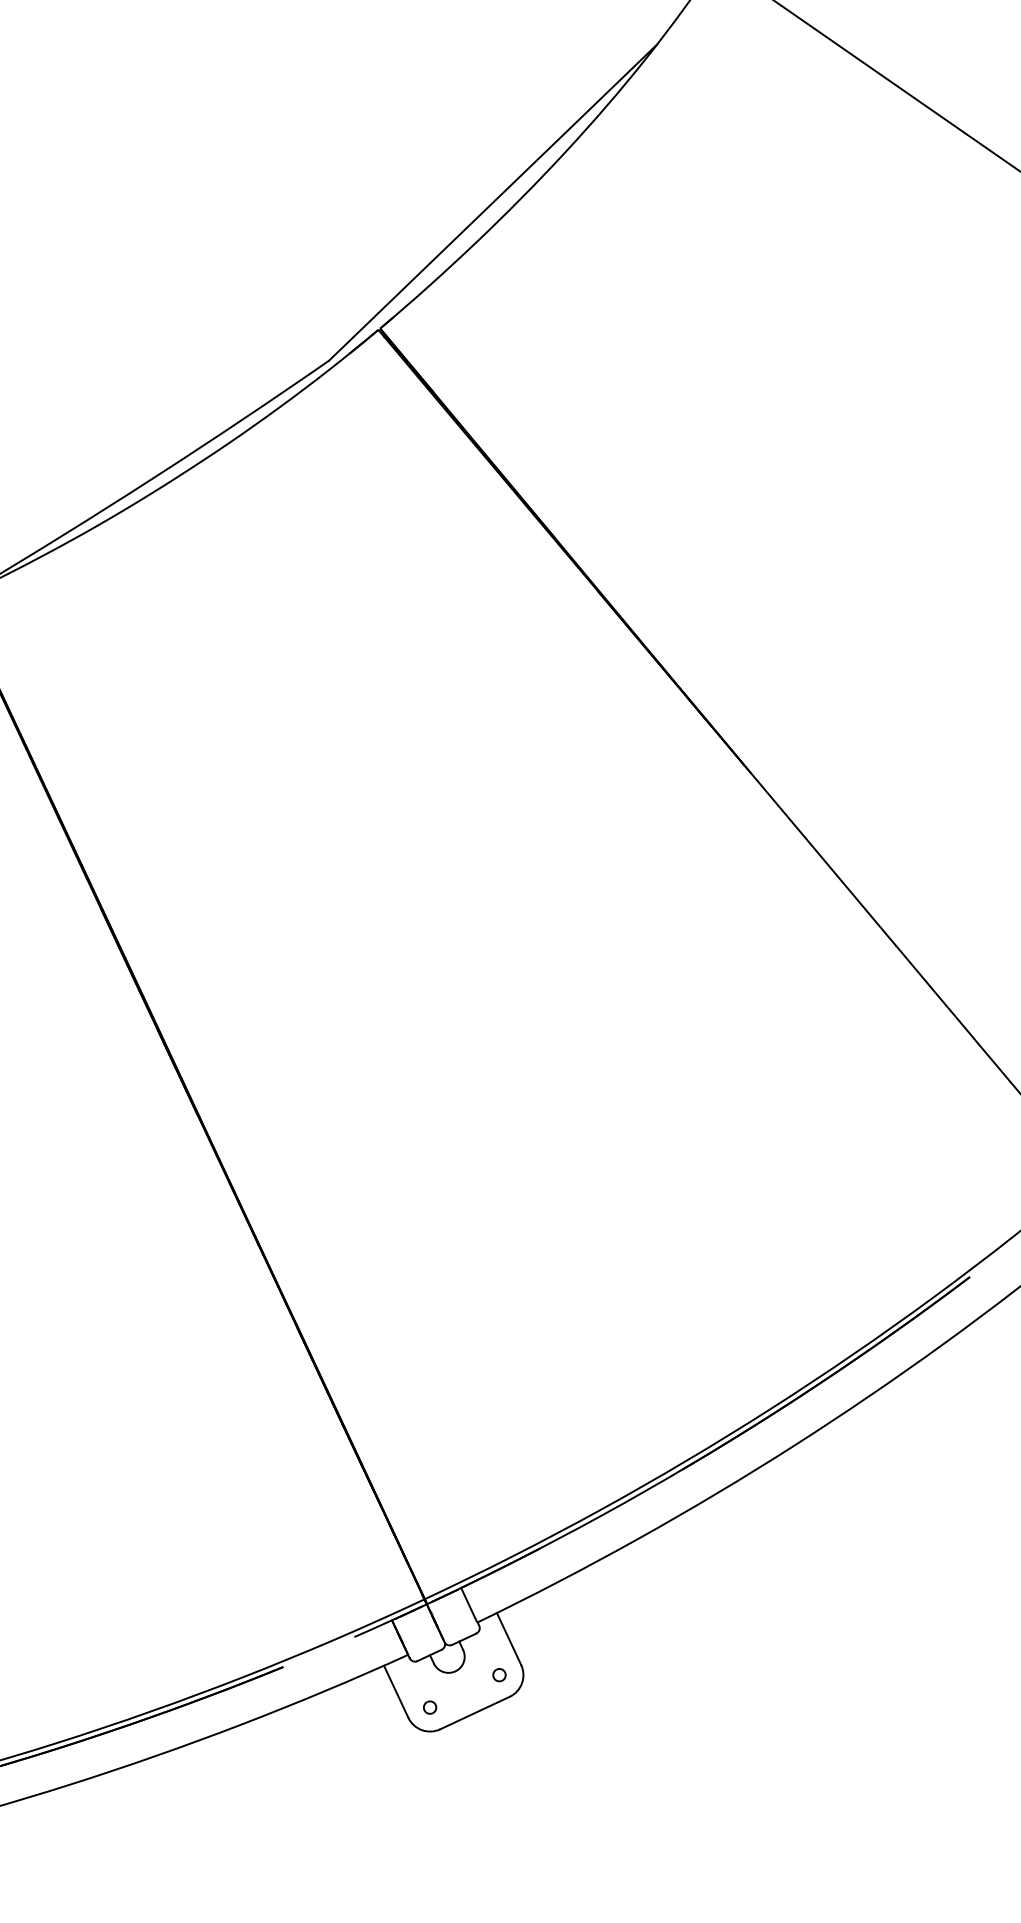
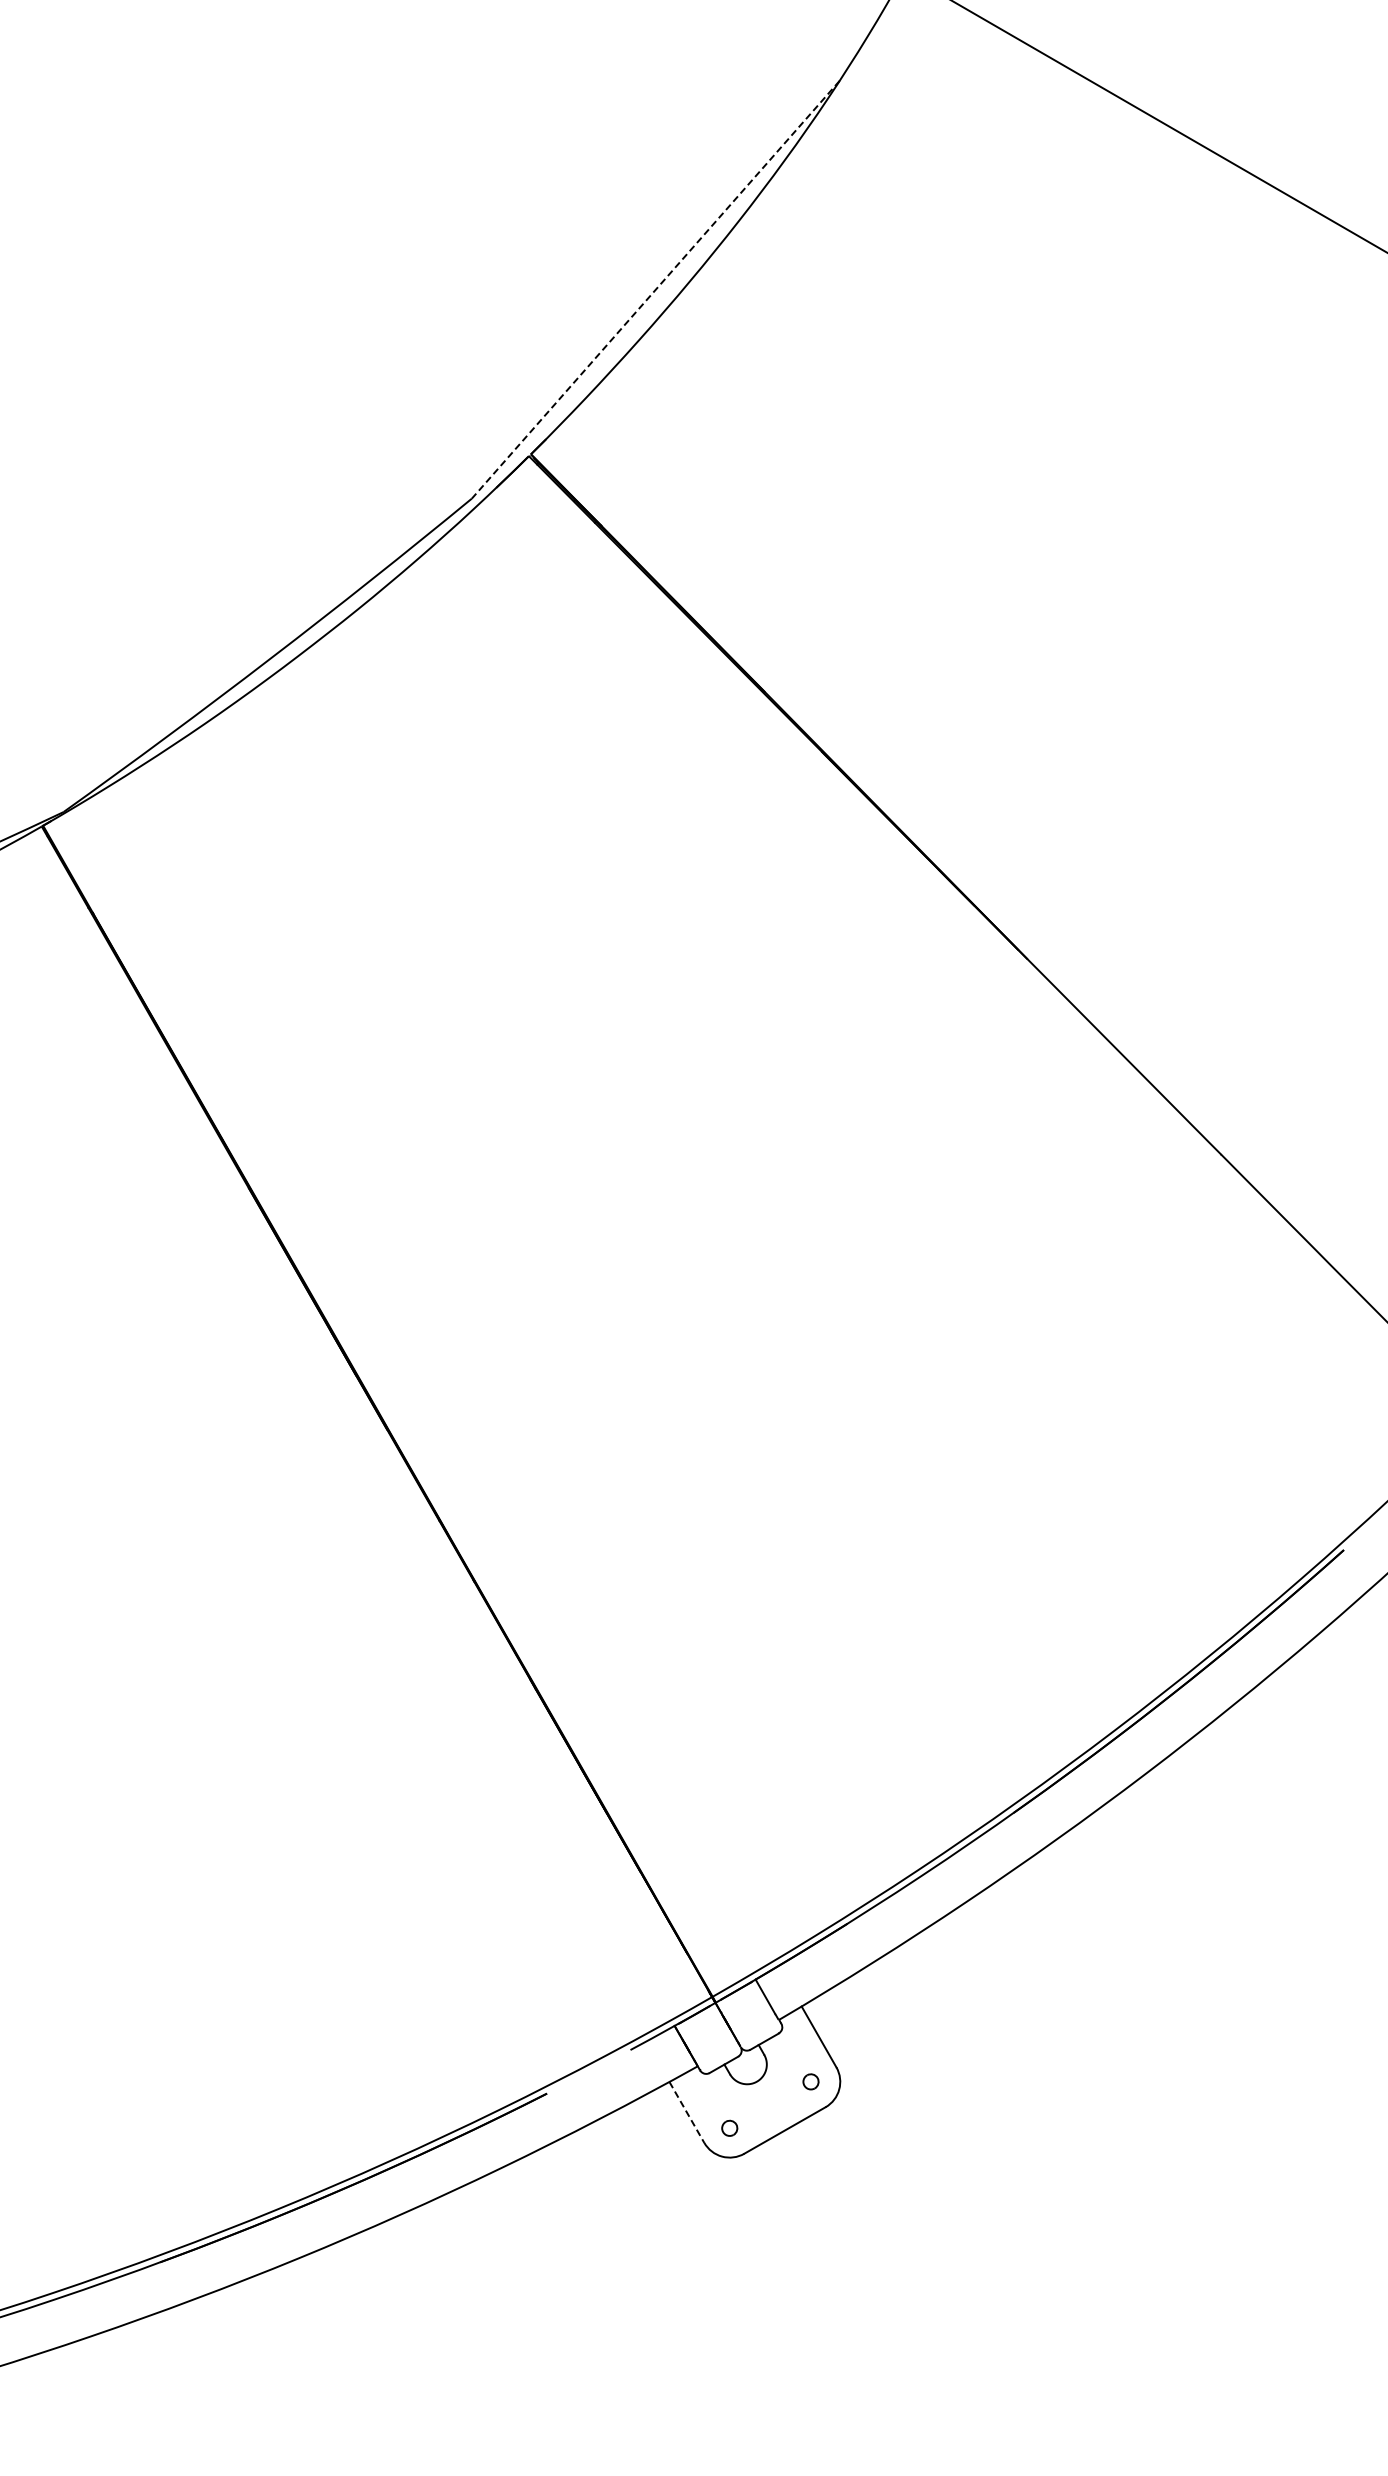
line: (492, 203) -> (655, 290), solid -> dashed
line: (396, 1691) -> (687, 2112), solid -> dashed

